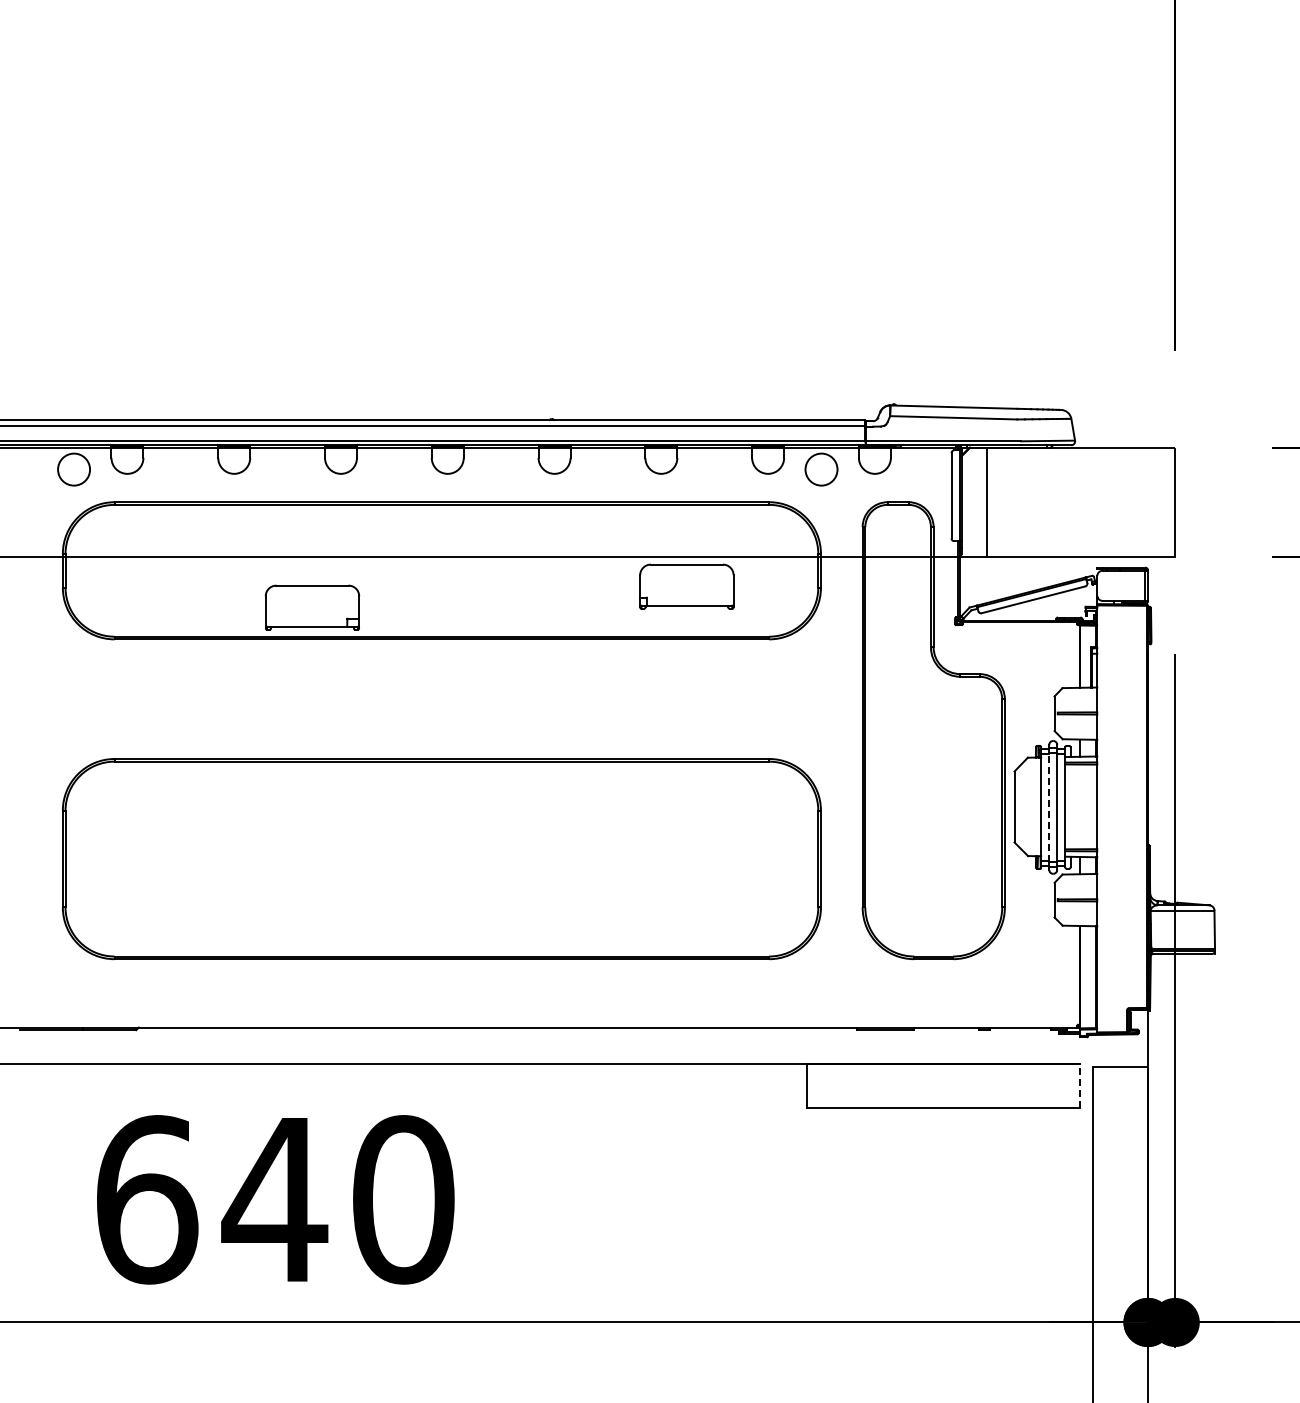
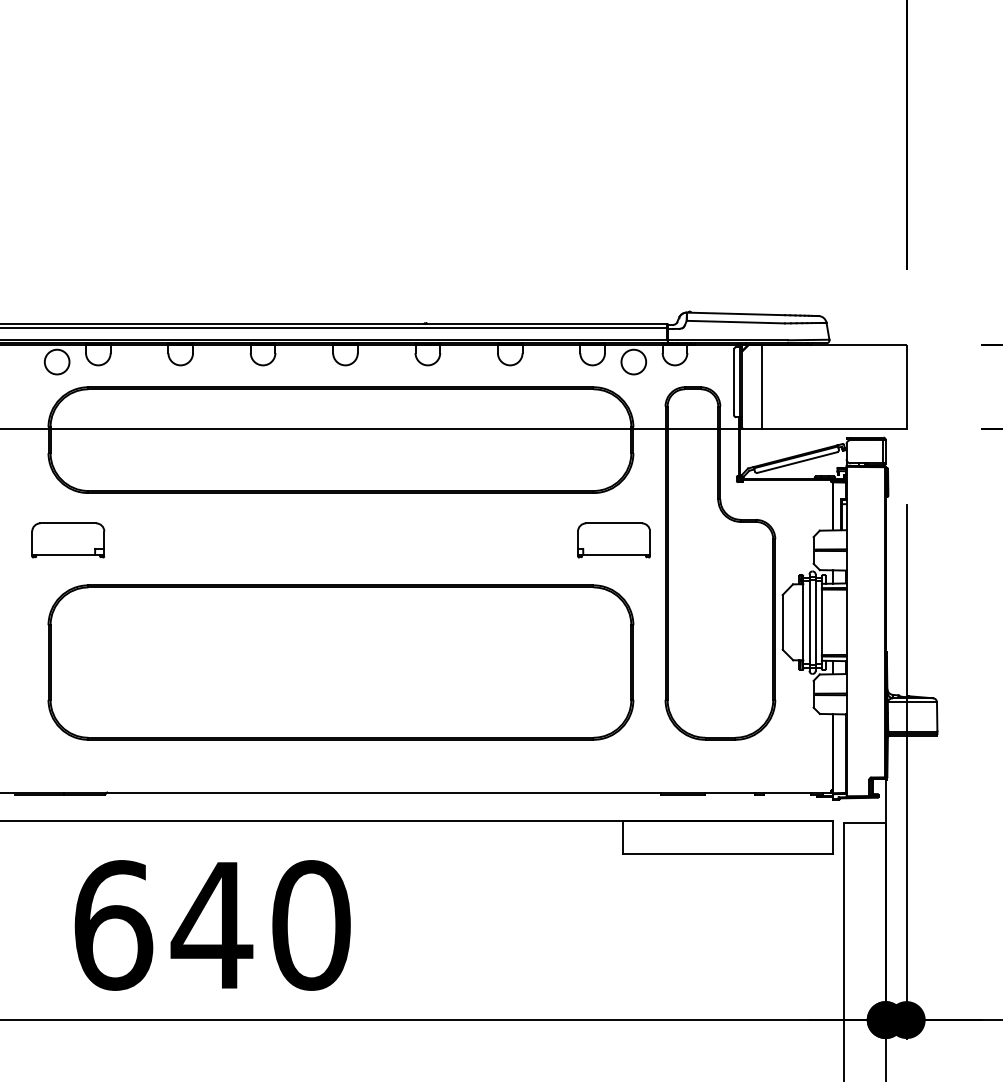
part: (686, 586) -> (613, 540), moved
part: (312, 607) -> (68, 540), moved
line: (1049, 807) -> (809, 622), dashed -> solid
line: (1079, 1085) -> (832, 837), dashed -> solid

